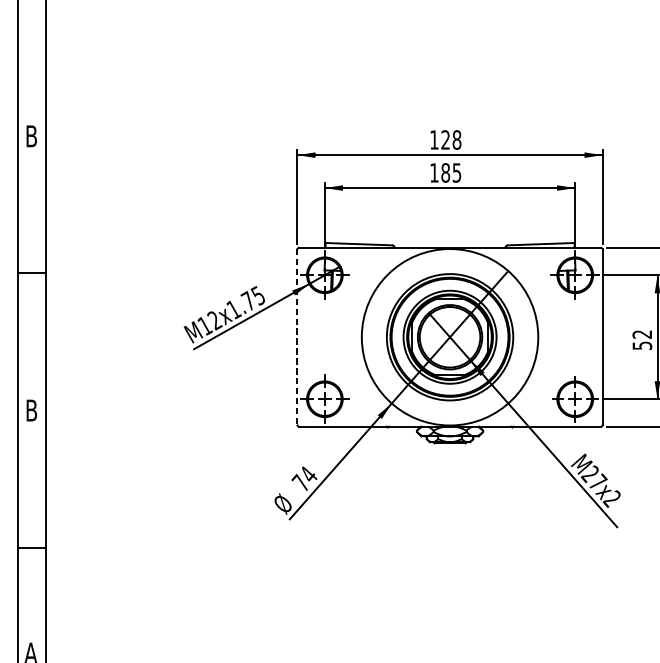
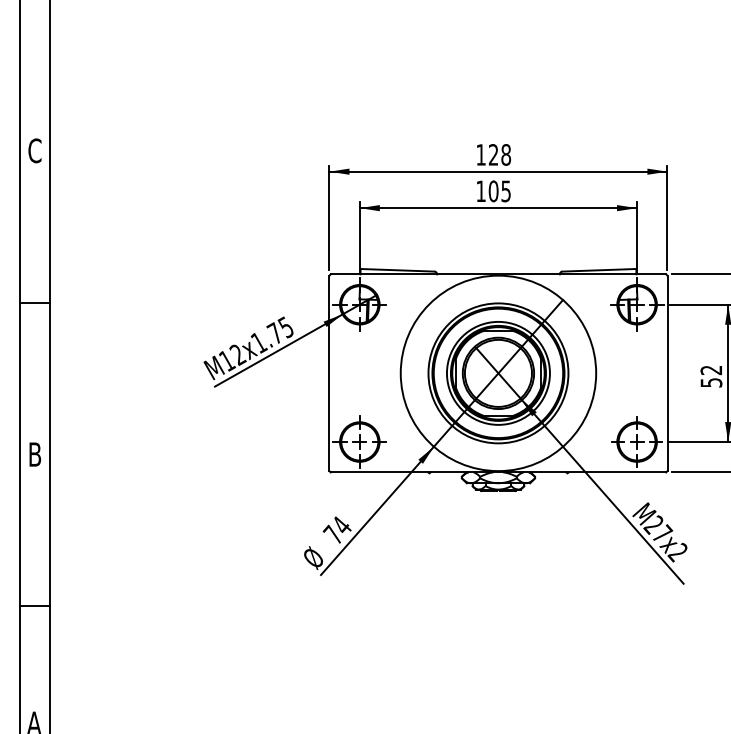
text: (31, 136) -> (34, 150), B -> C
text: (445, 172) -> (493, 190), 185 -> 105
line: (297, 337) -> (329, 373), dashed -> solid

